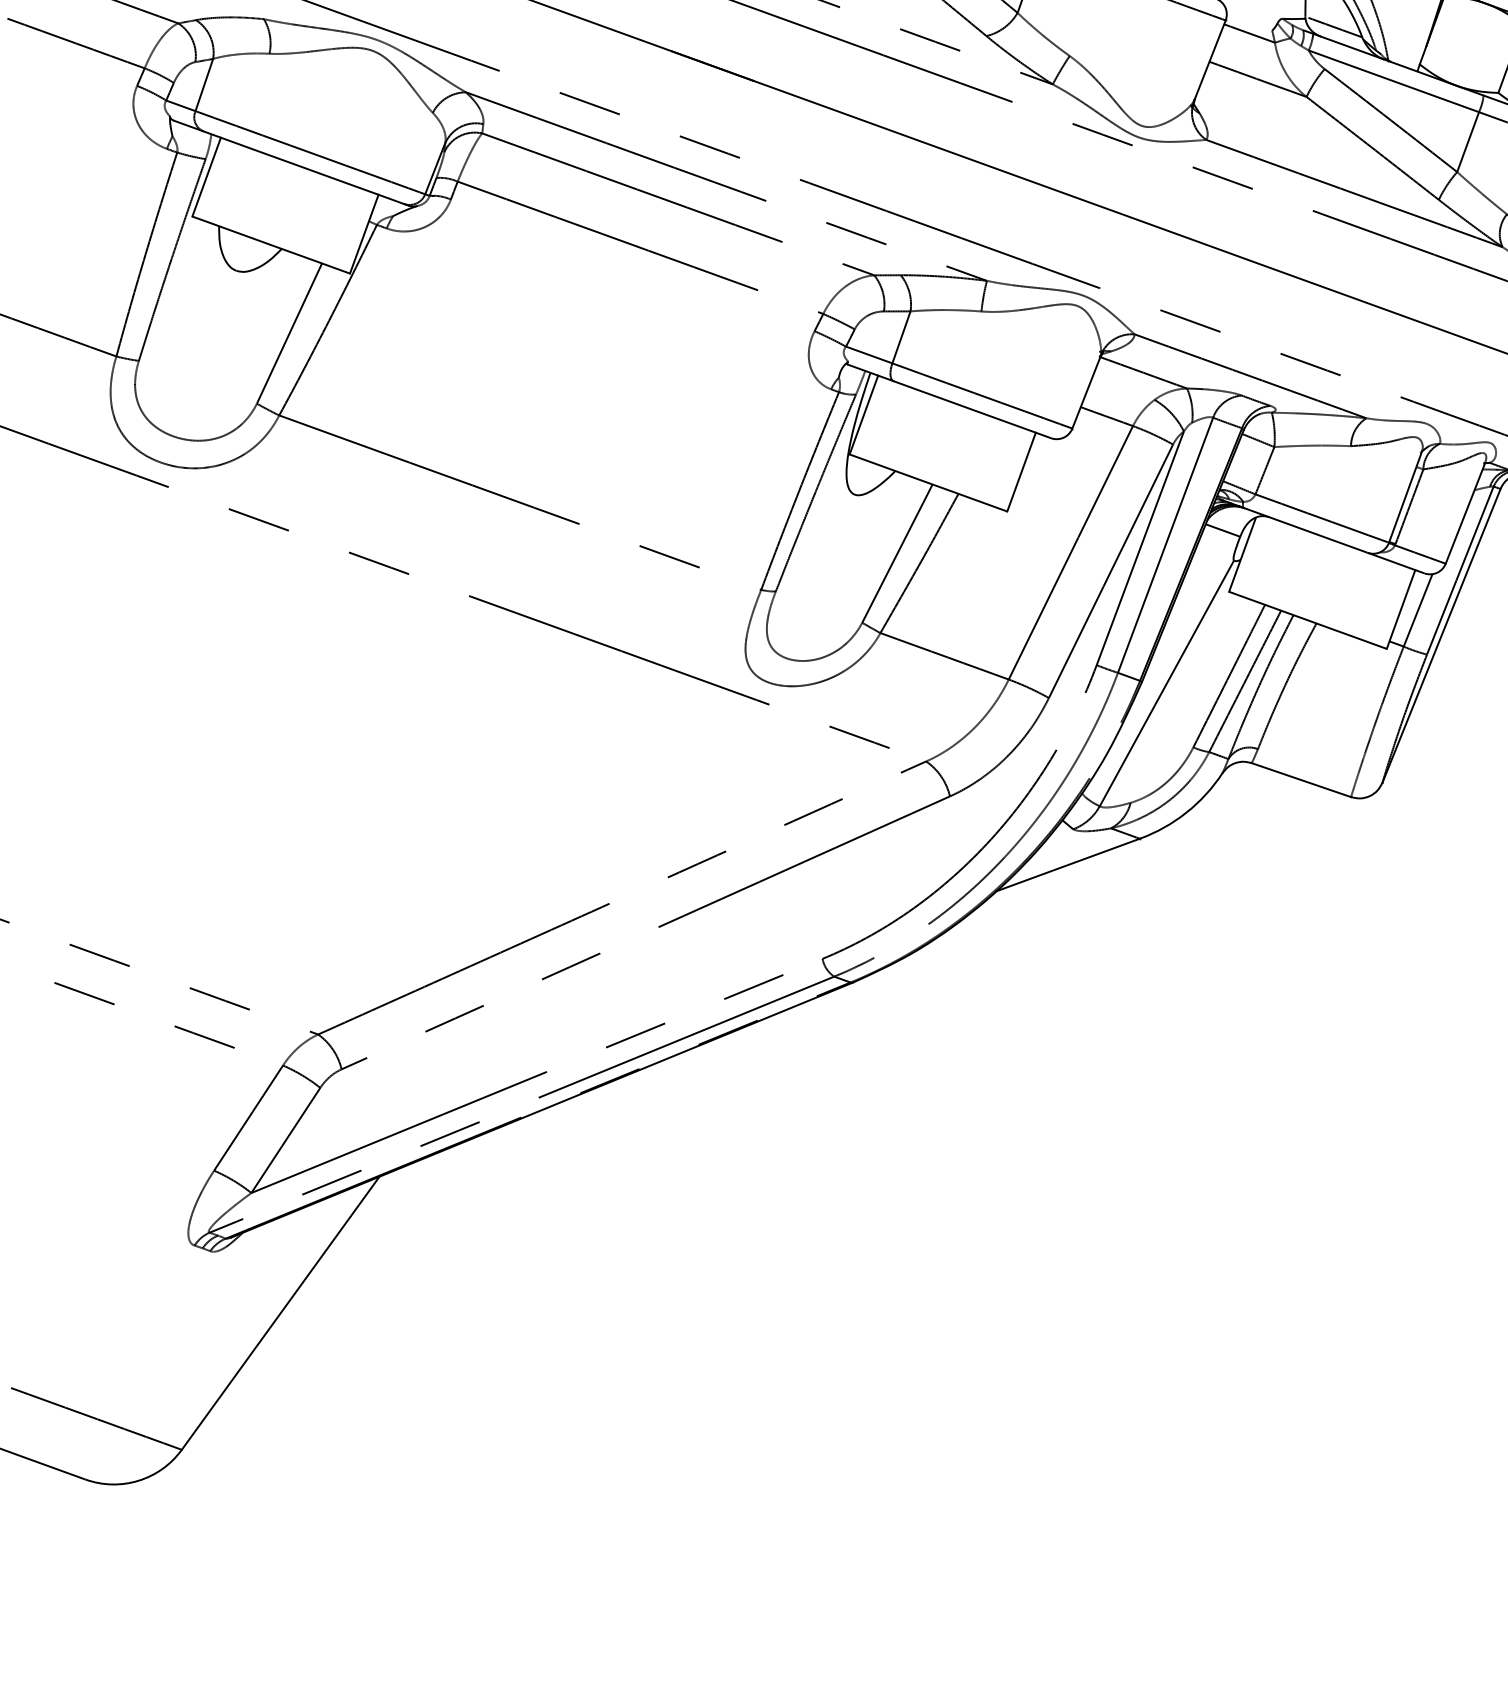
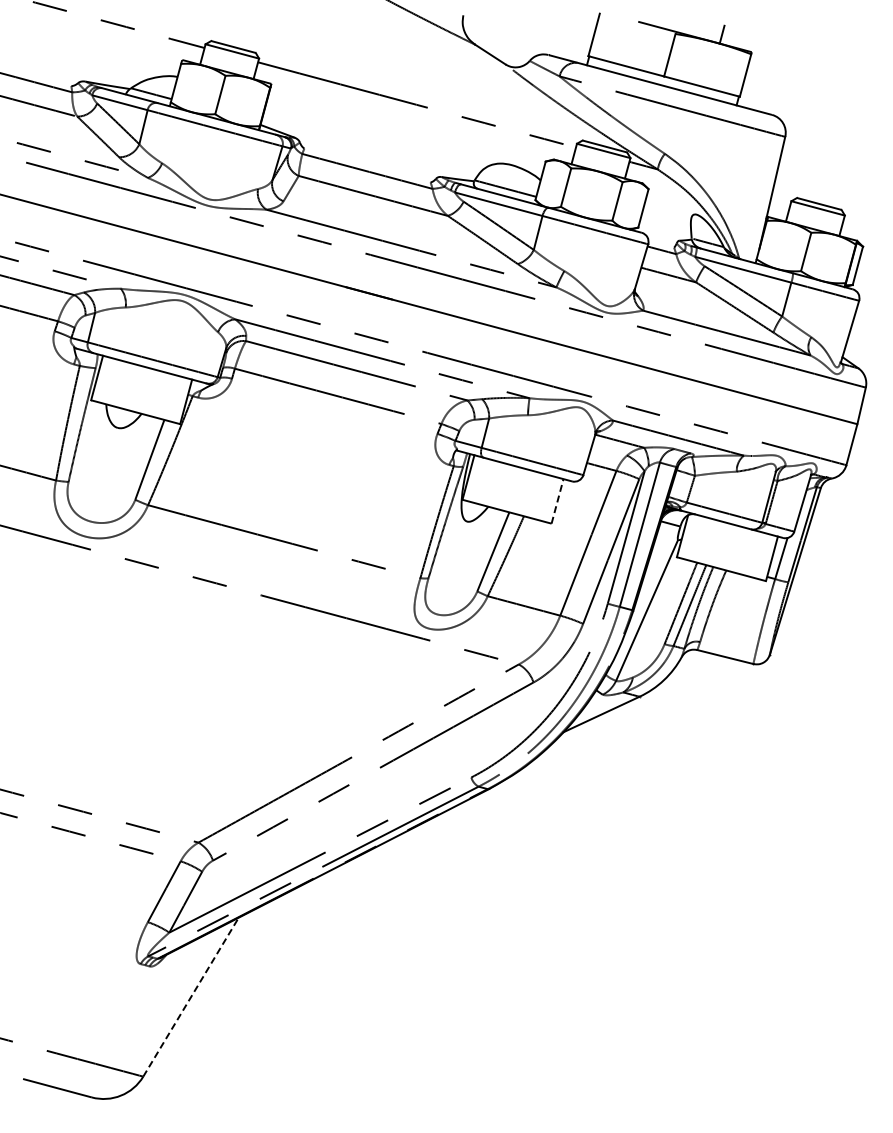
line: (1021, 470) -> (557, 500), solid -> dashed
line: (281, 1313) -> (191, 997), solid -> dashed

